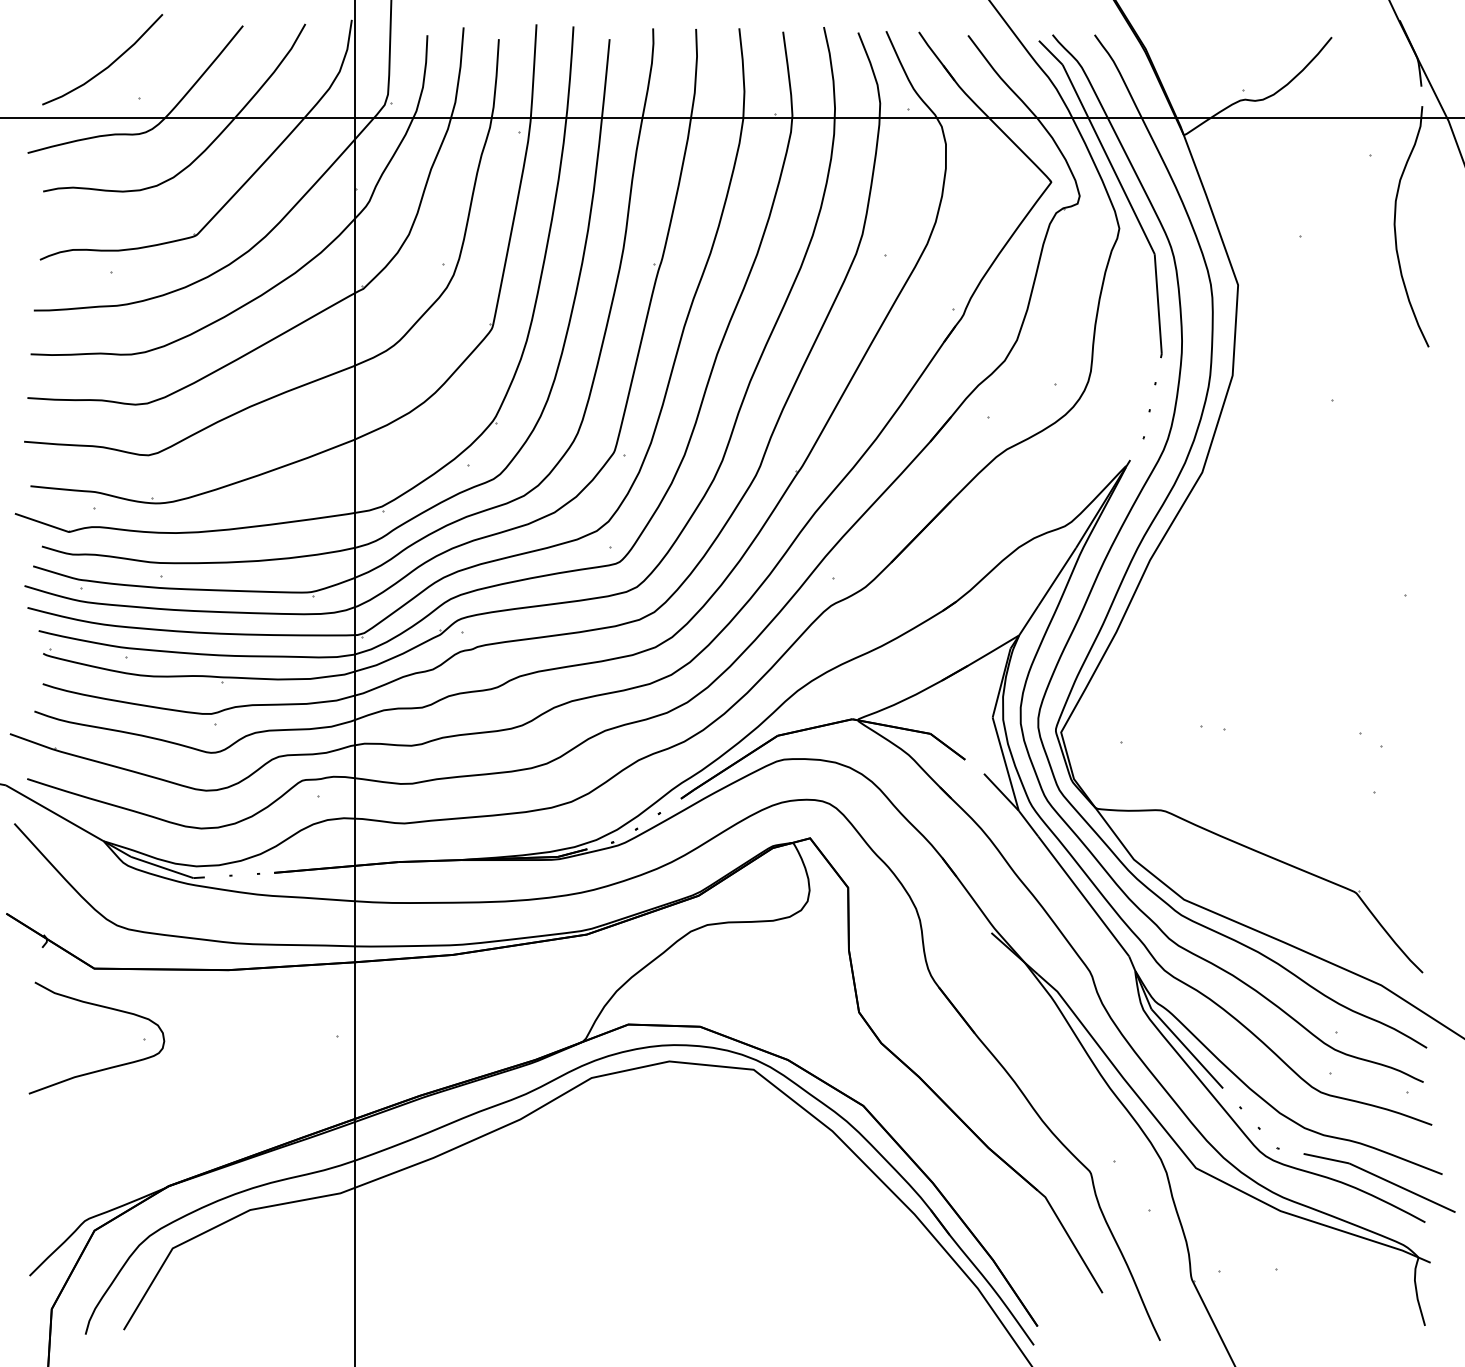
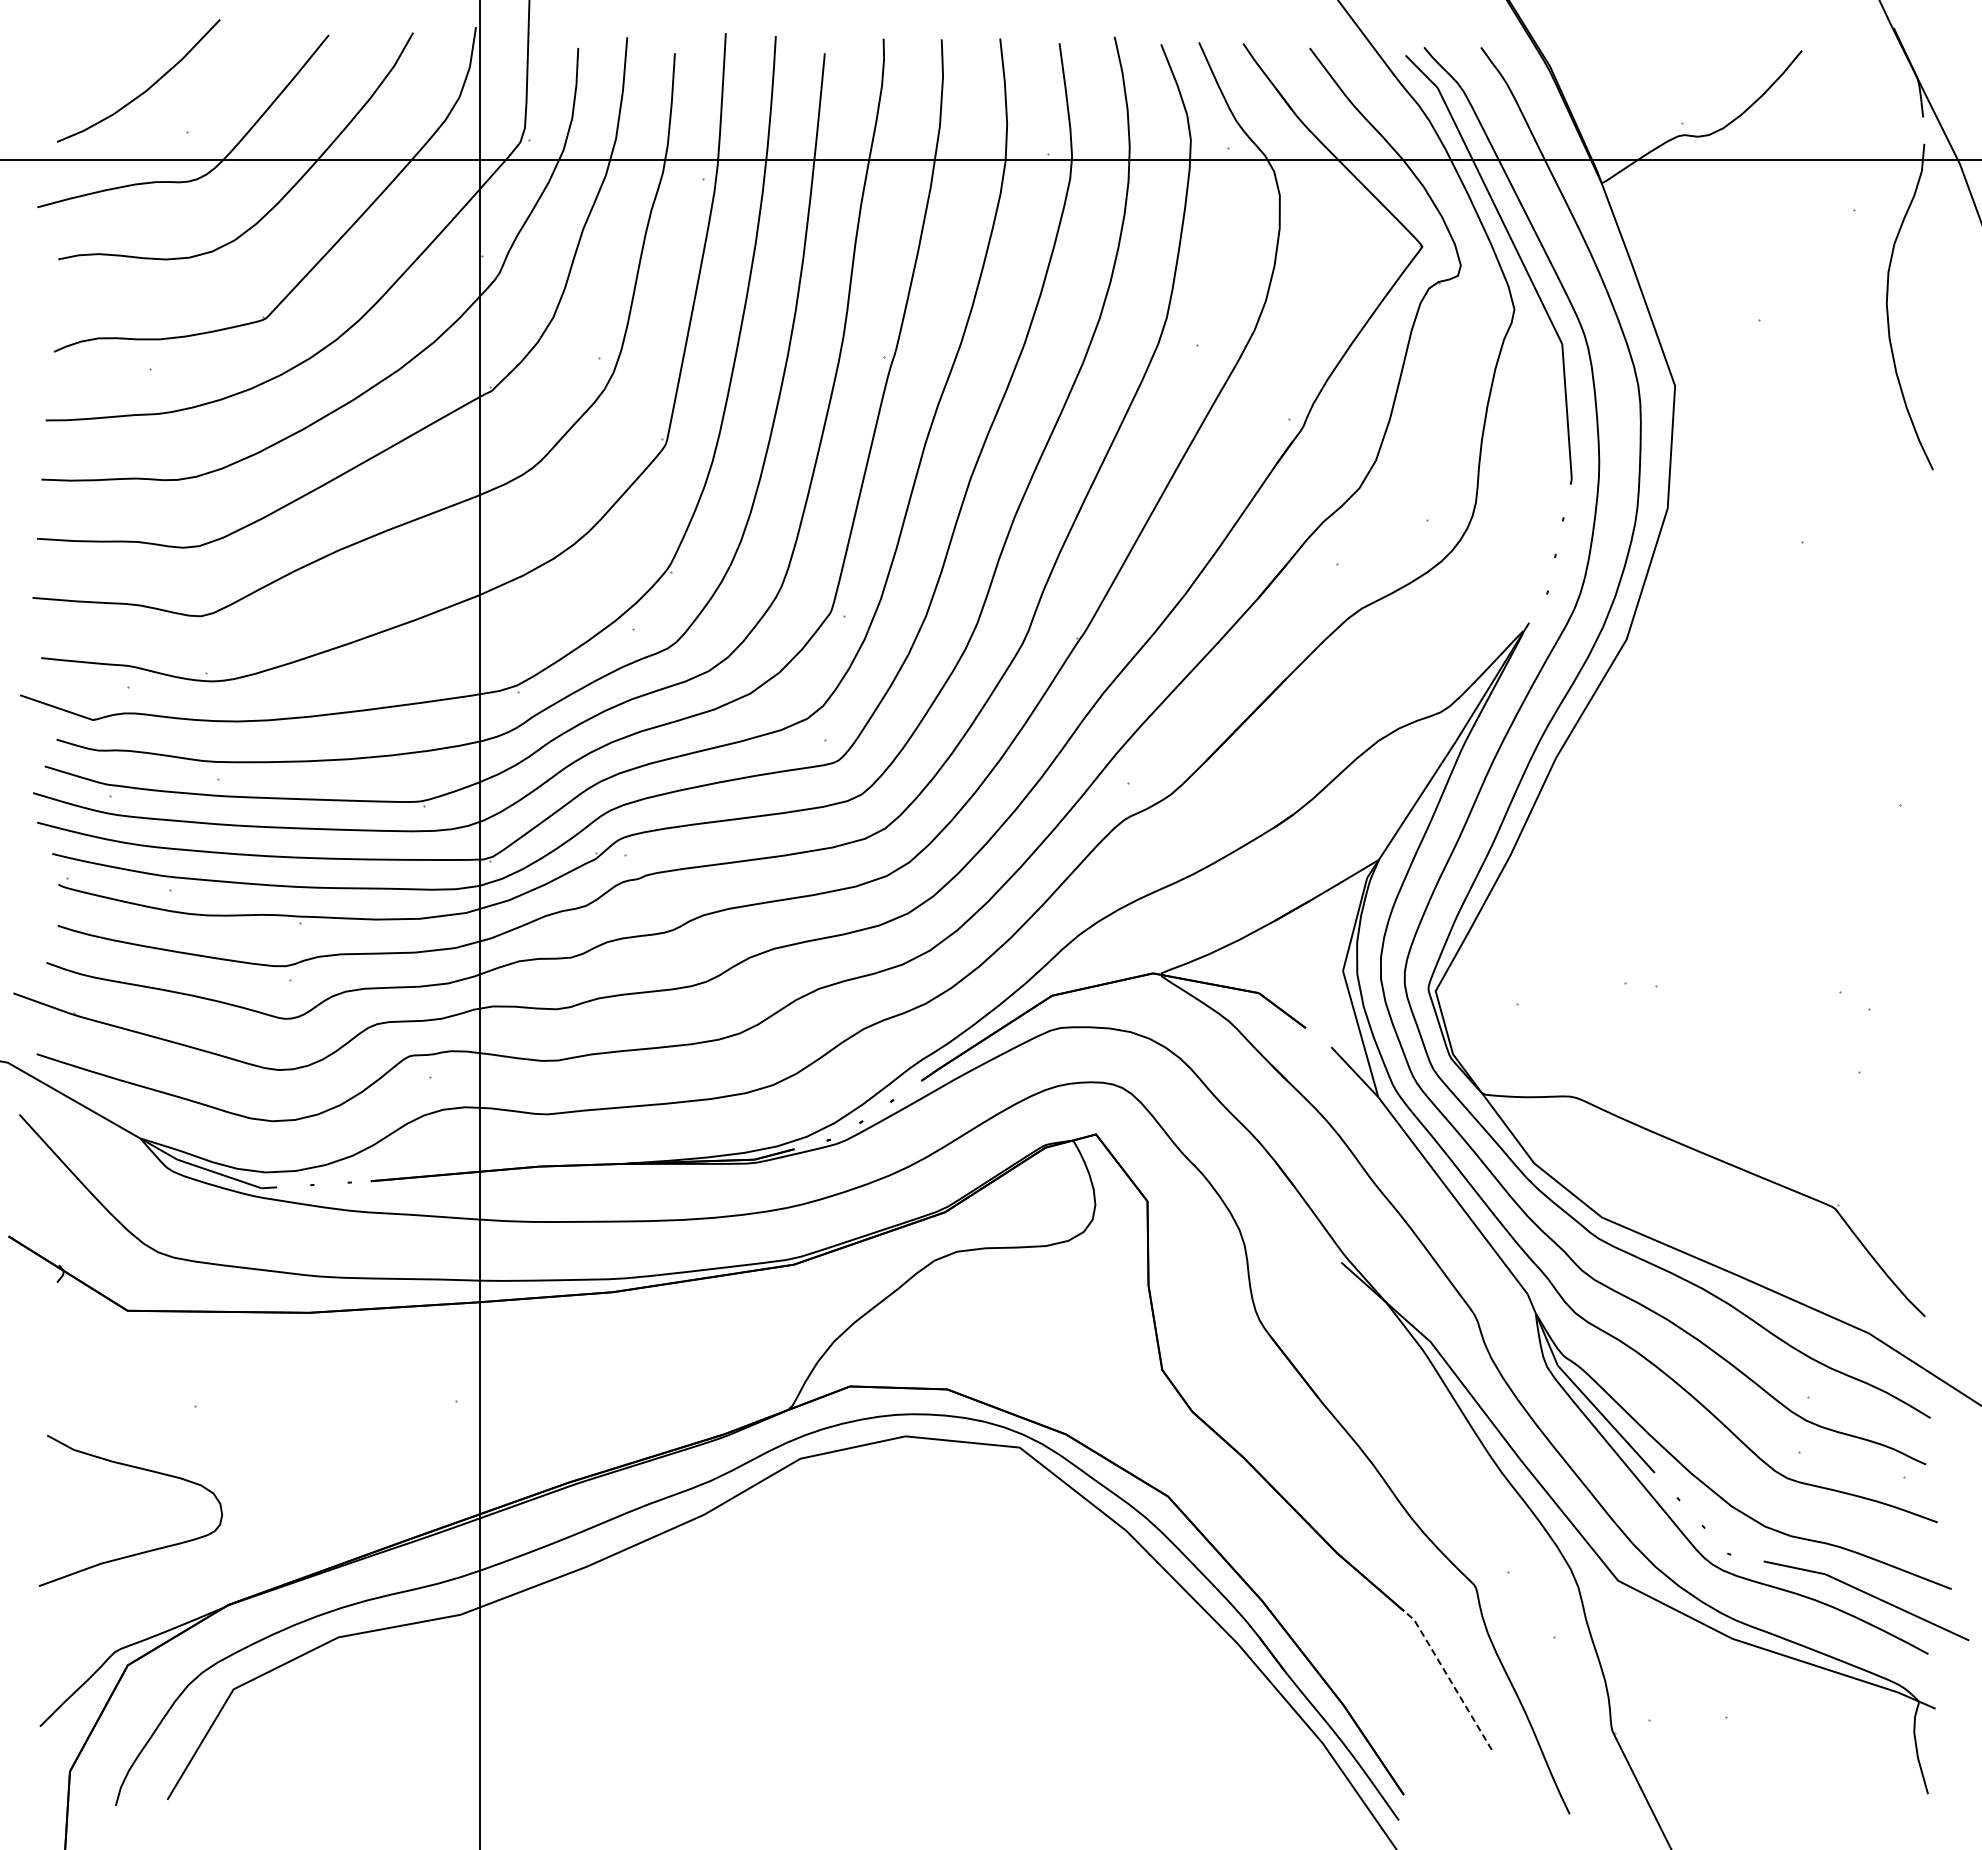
curve: (103, 1007) -> (139, 1469), moved
line: (1070, 1240) -> (1448, 1678), solid -> dashed

